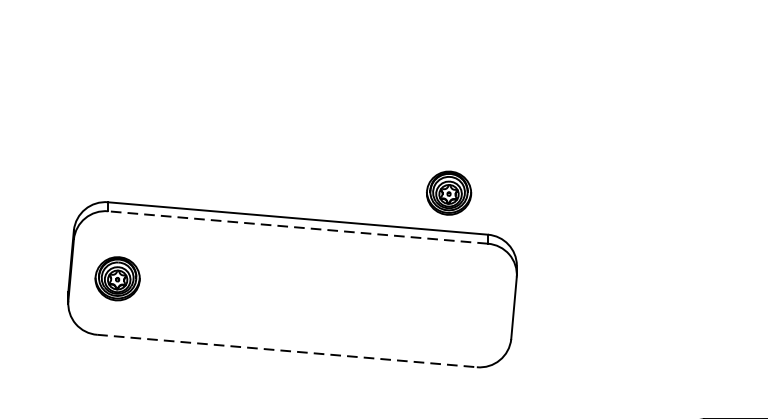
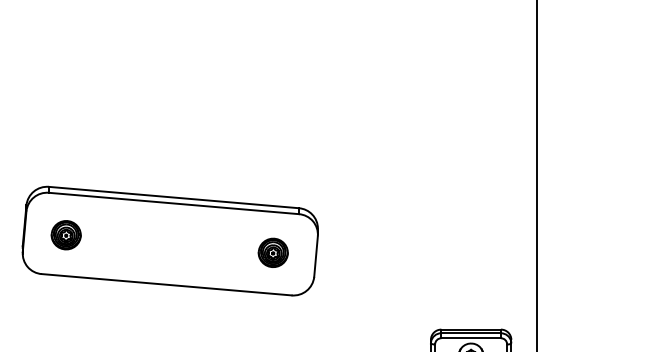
part: (447, 192) -> (272, 252), moved
line: (297, 227) -> (173, 203), dashed -> solid
part: (116, 279) -> (65, 235), moved
line: (288, 350) -> (167, 284), dashed -> solid

